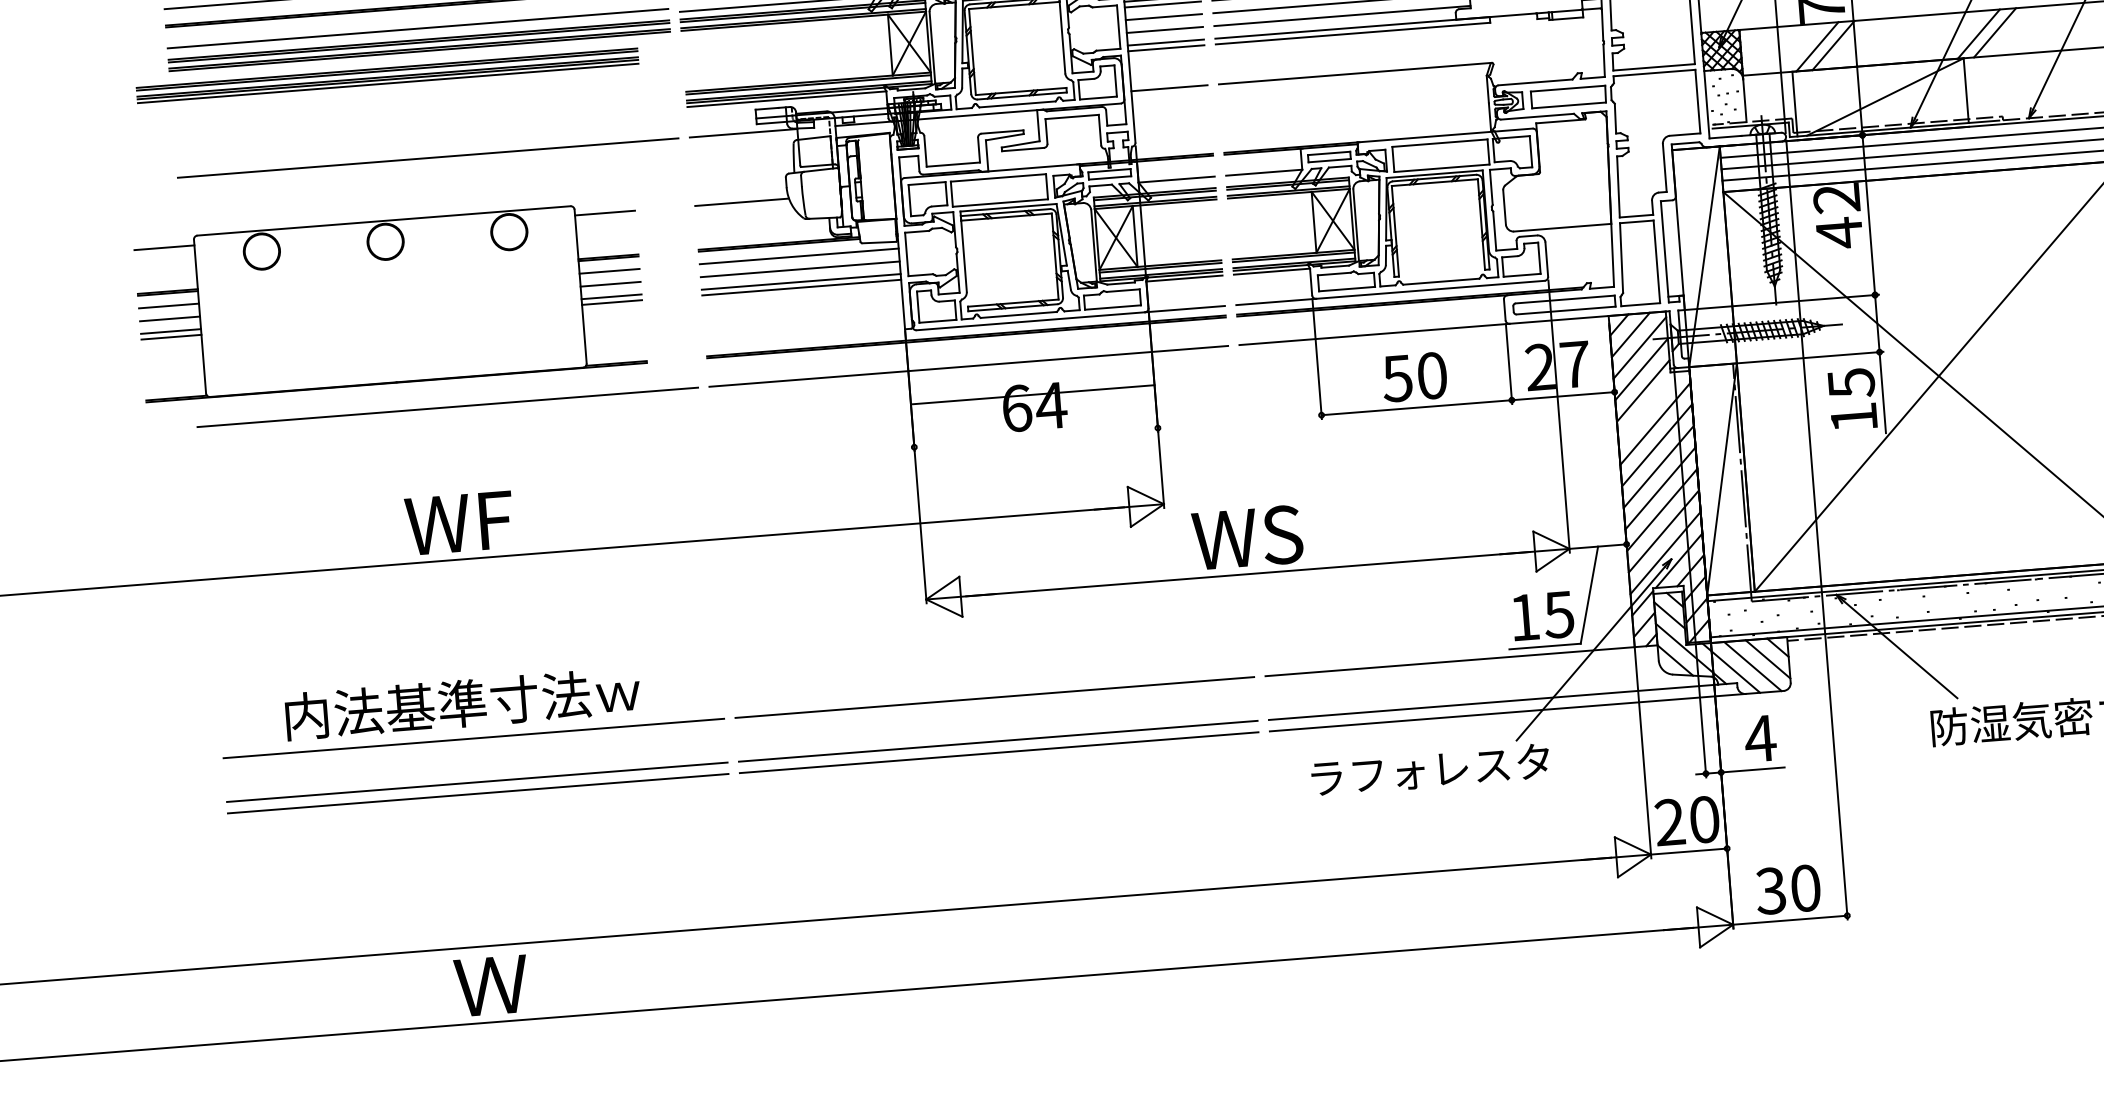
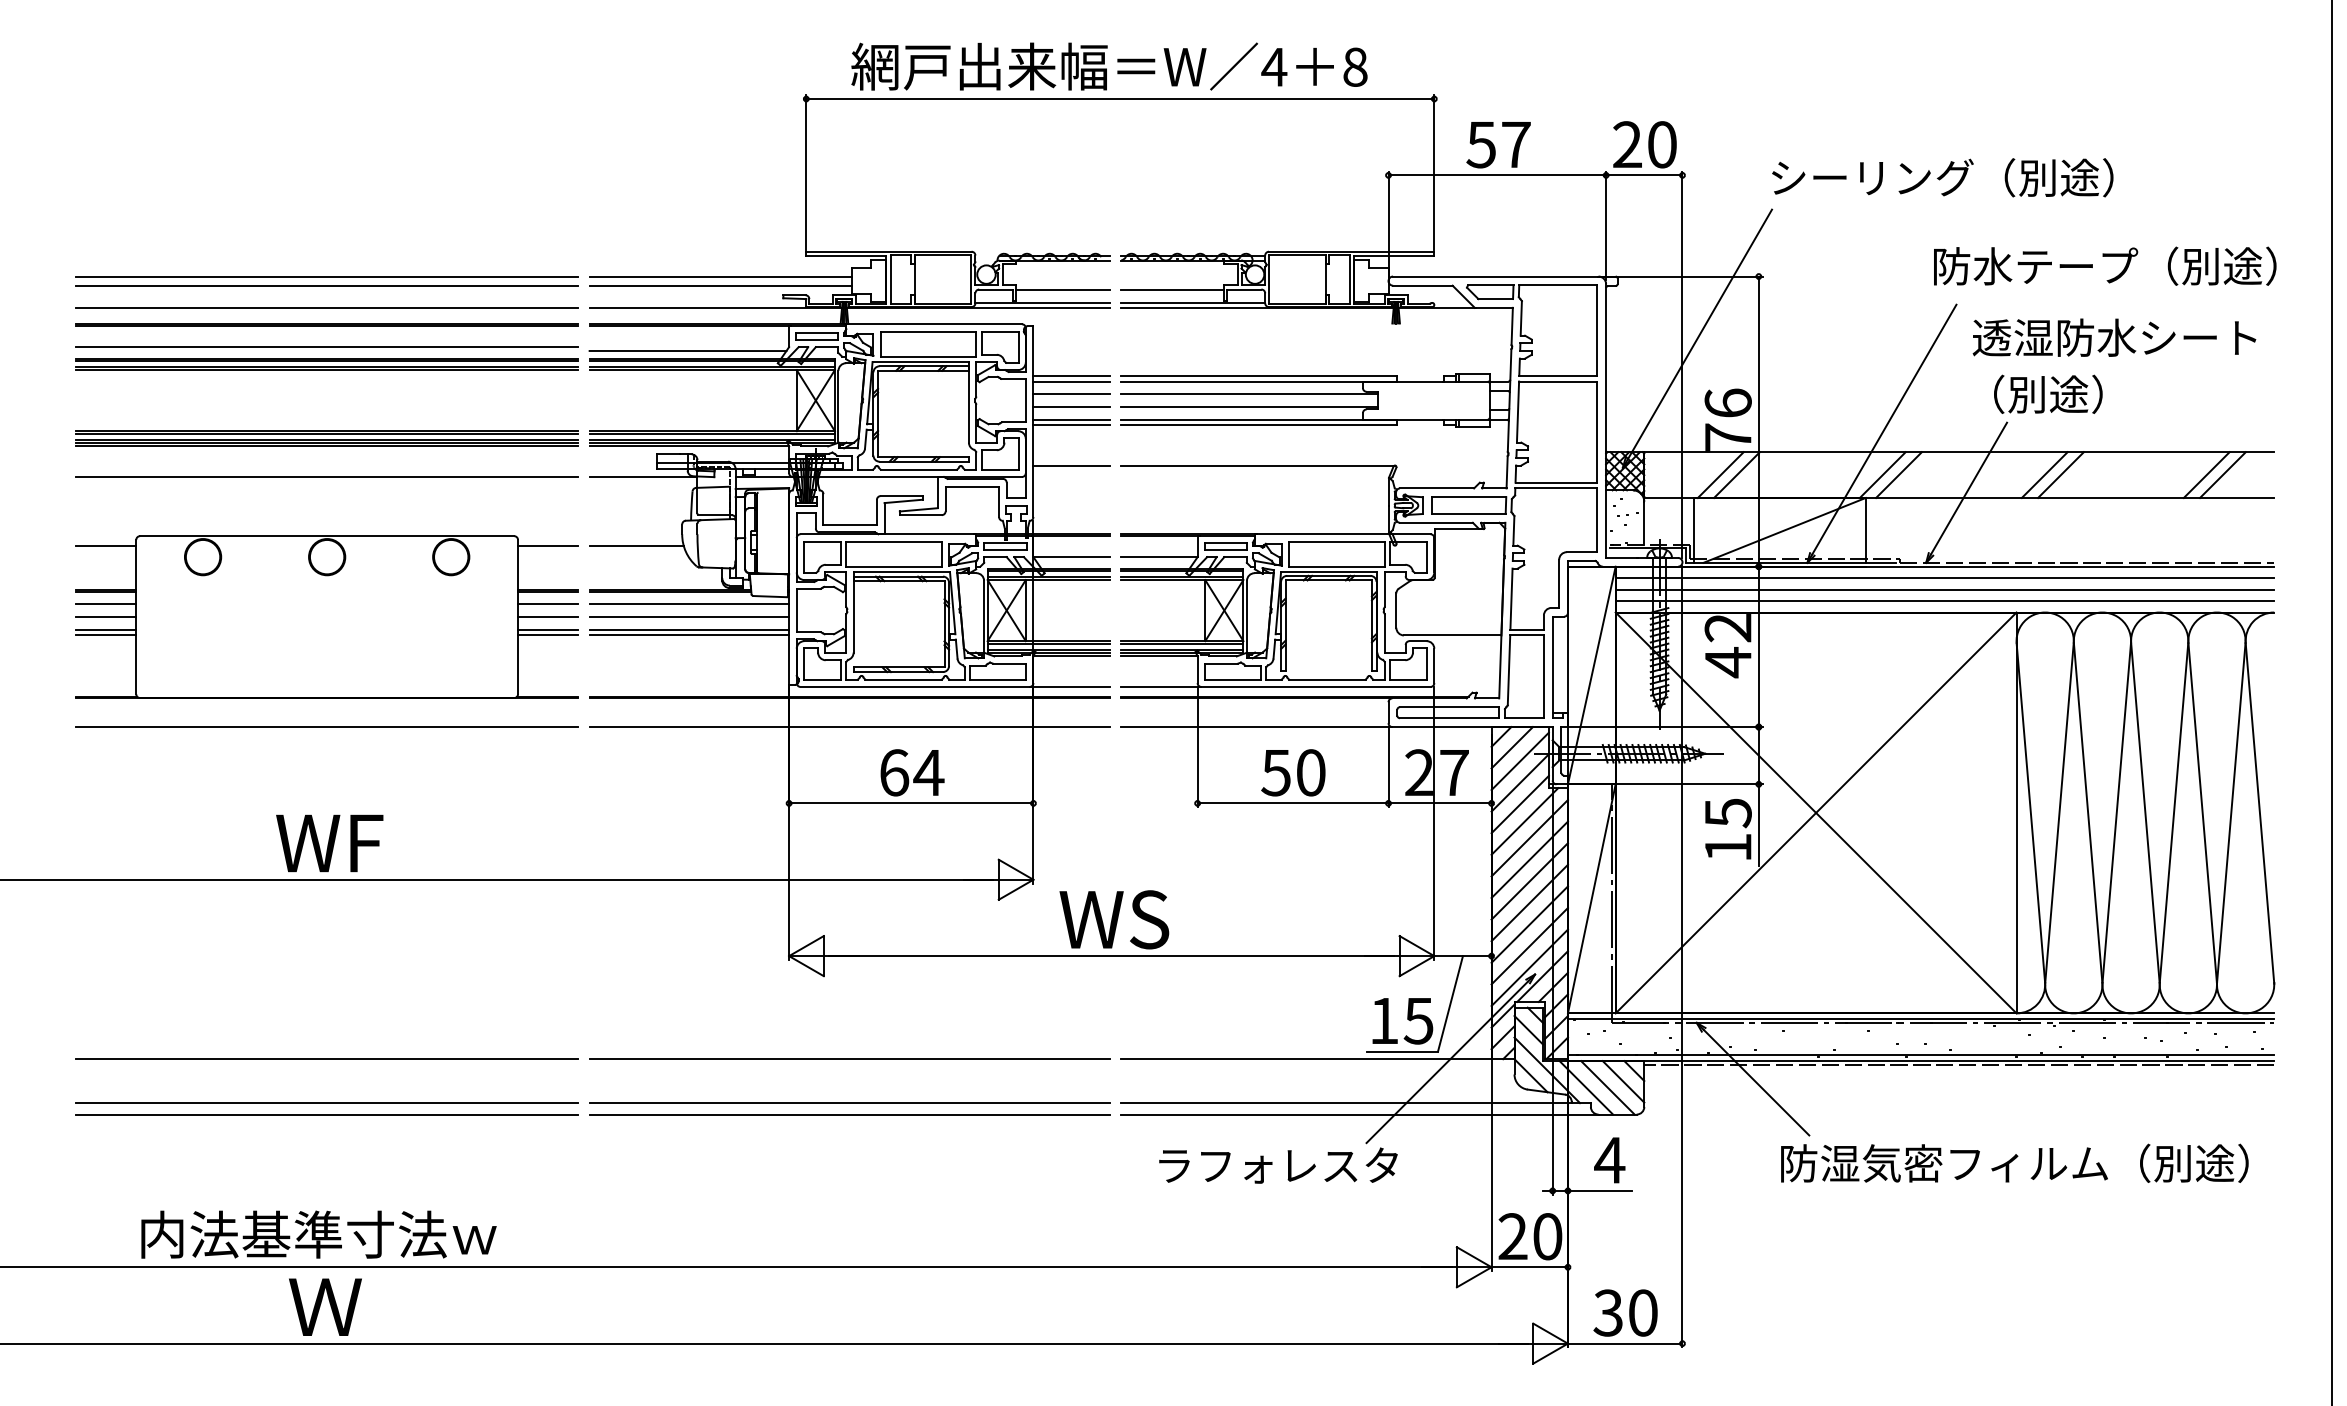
part: (386, 75) -> (326, 438), moved
part: (389, 301) -> (326, 616), moved
line: (1032, 394) -> (911, 803), moved
line: (1648, 407) -> (1524, 821), added
text: (462, 703) -> (318, 1234), moved

